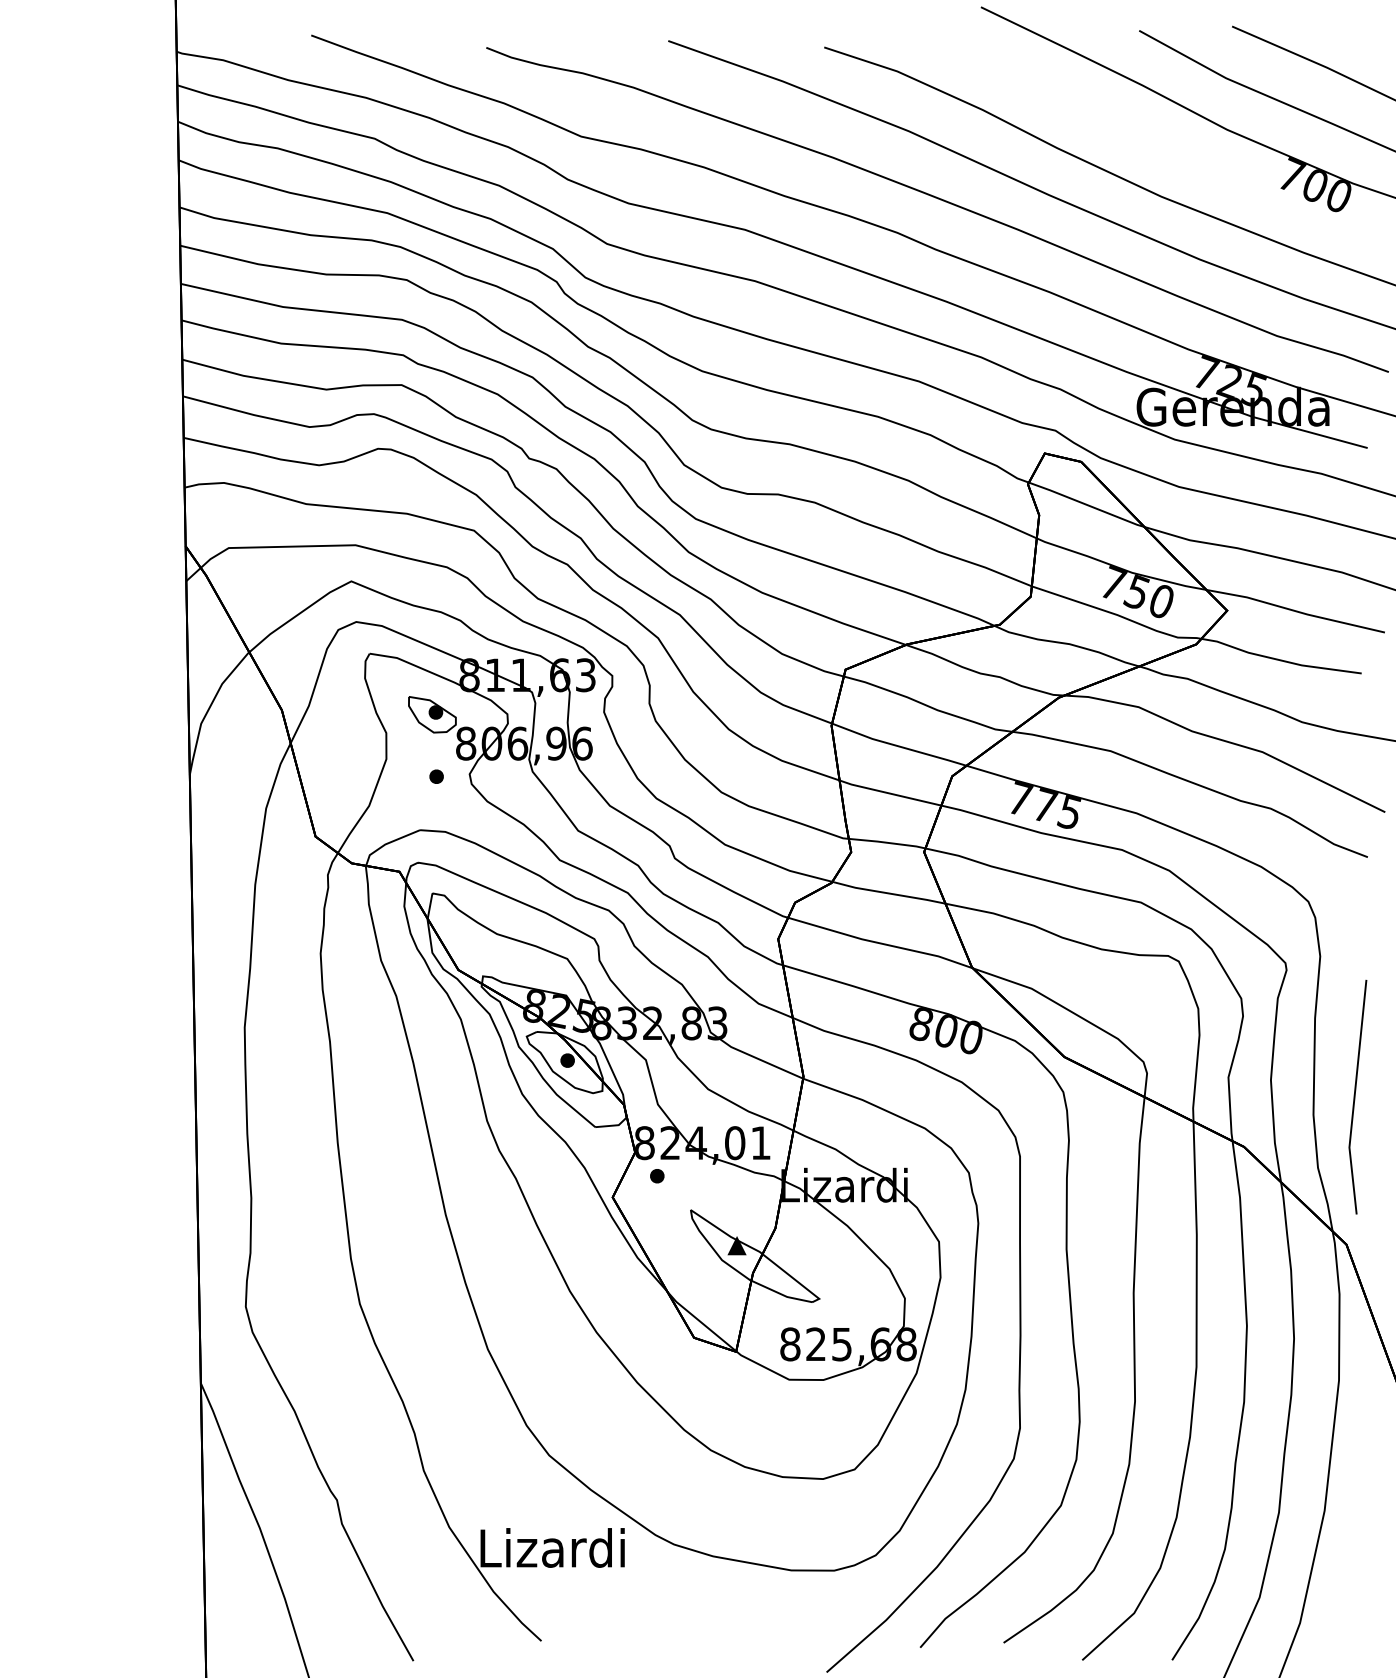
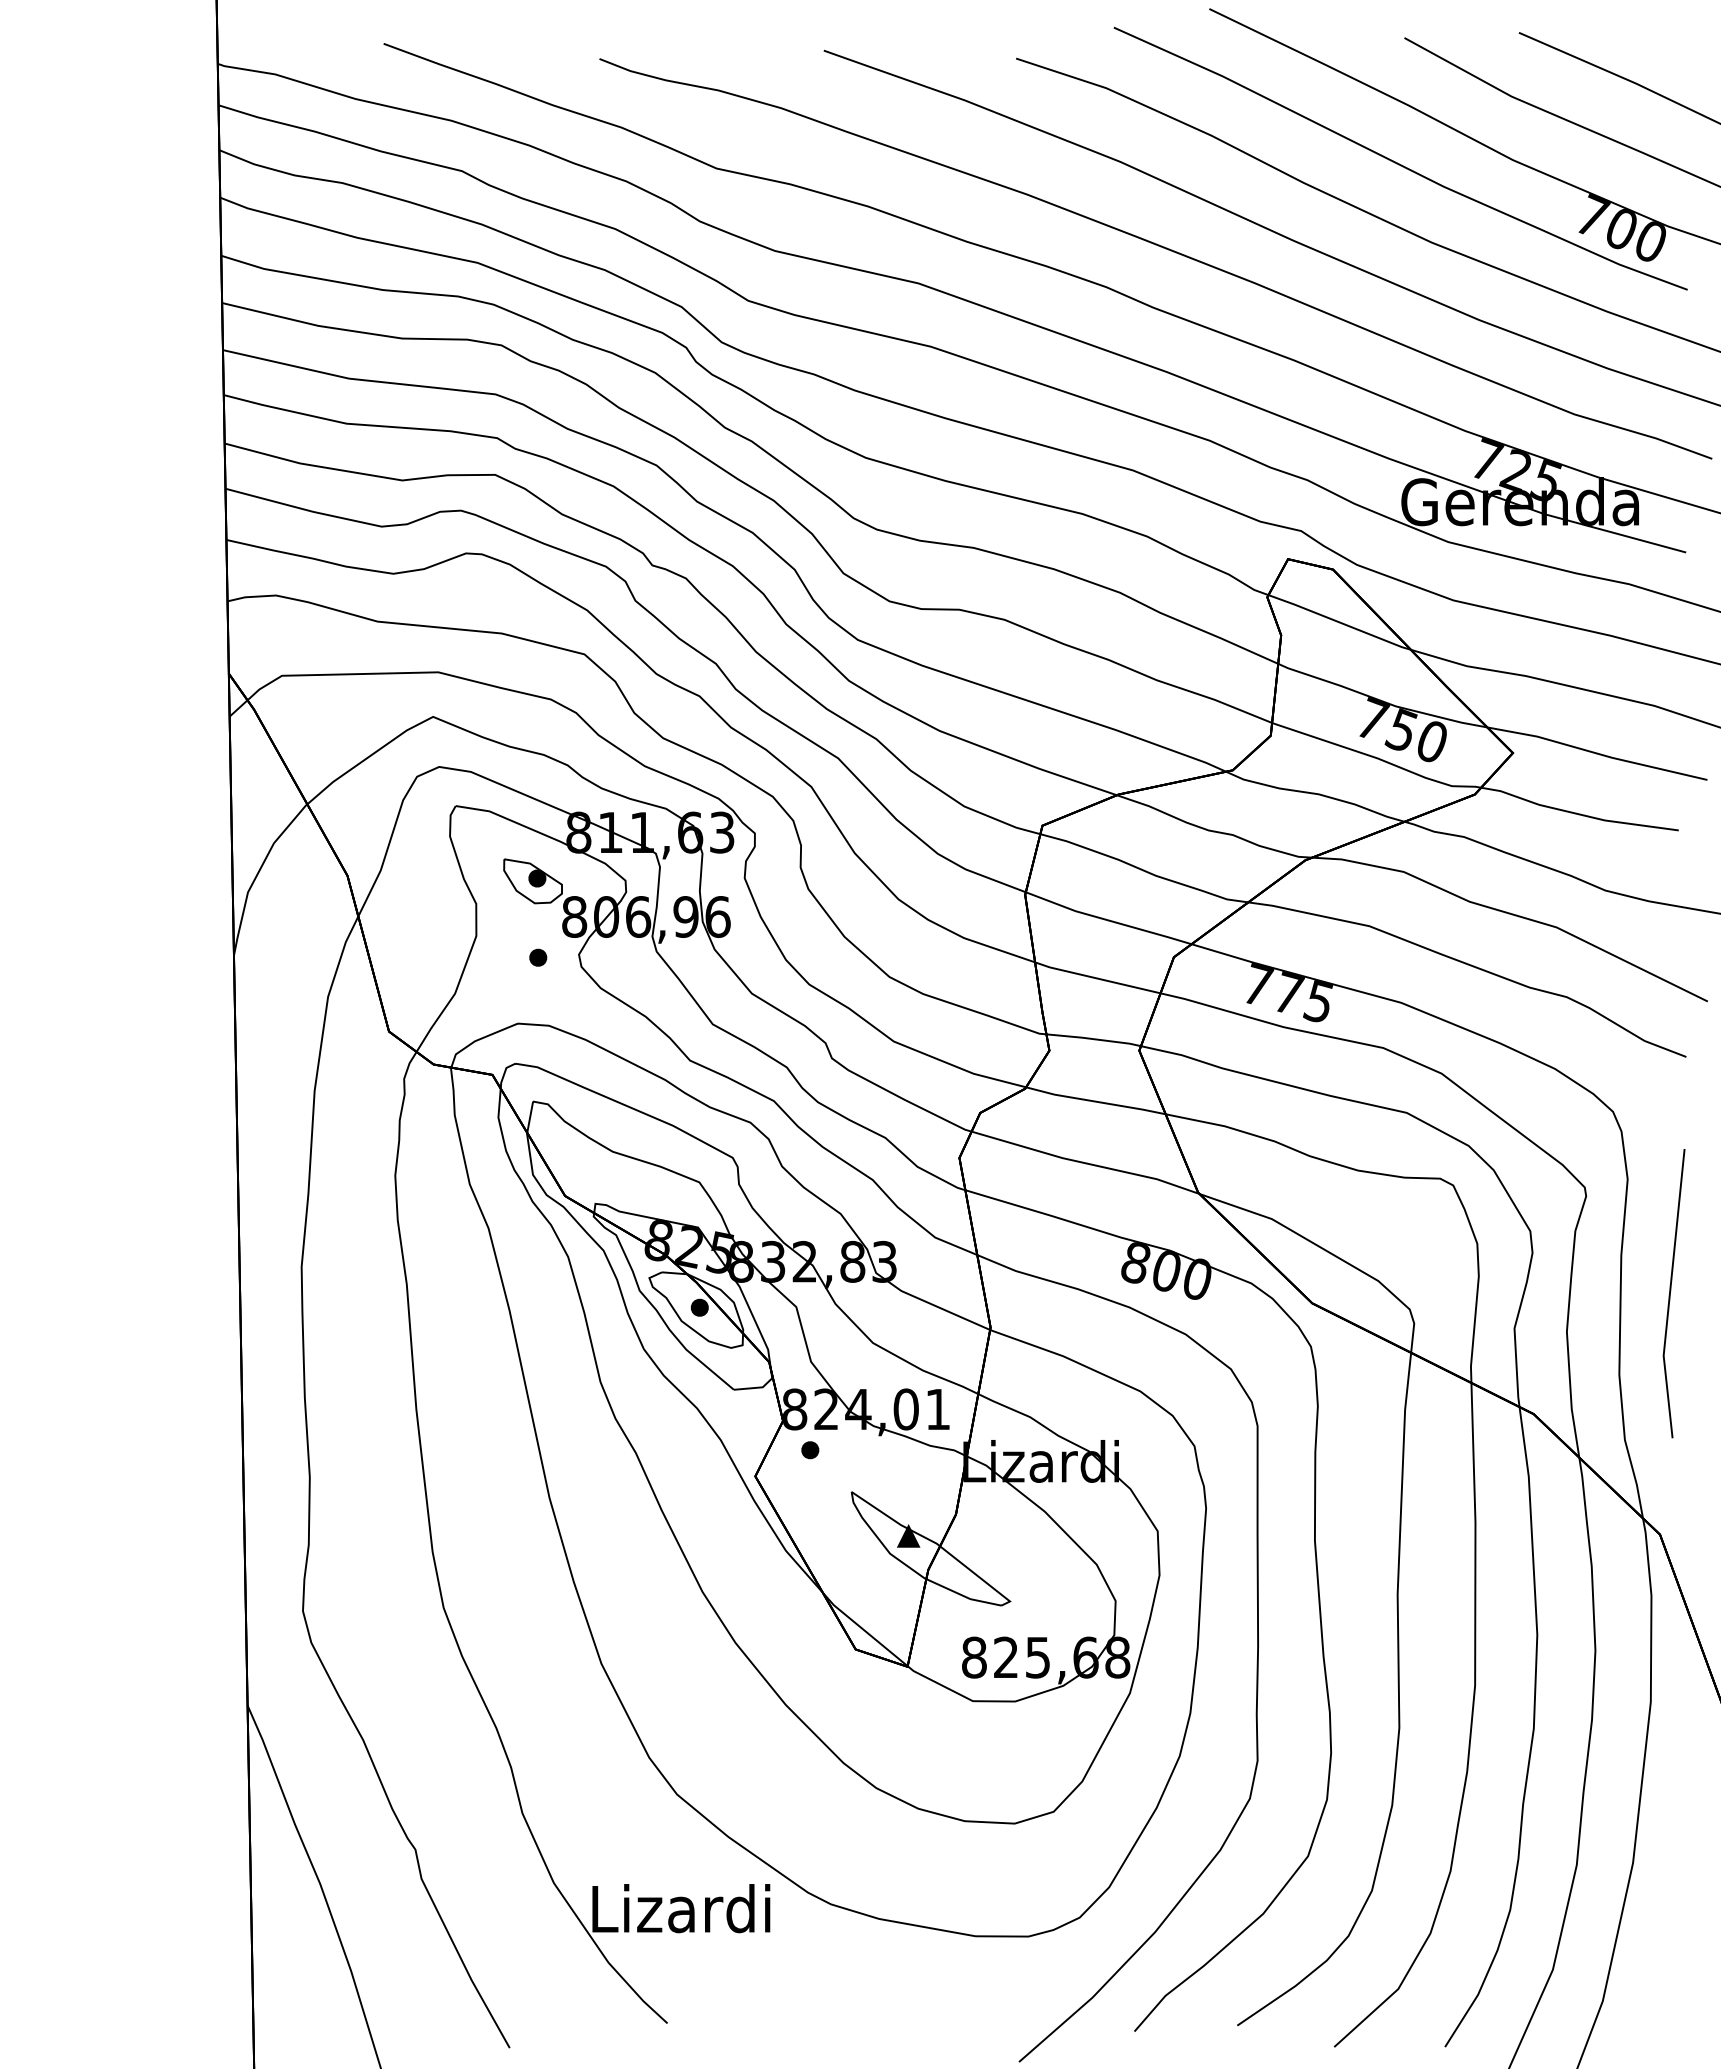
curve: (1133, 131) -> (1397, 162), added
line: (1355, 1097) -> (1671, 1294), moved

